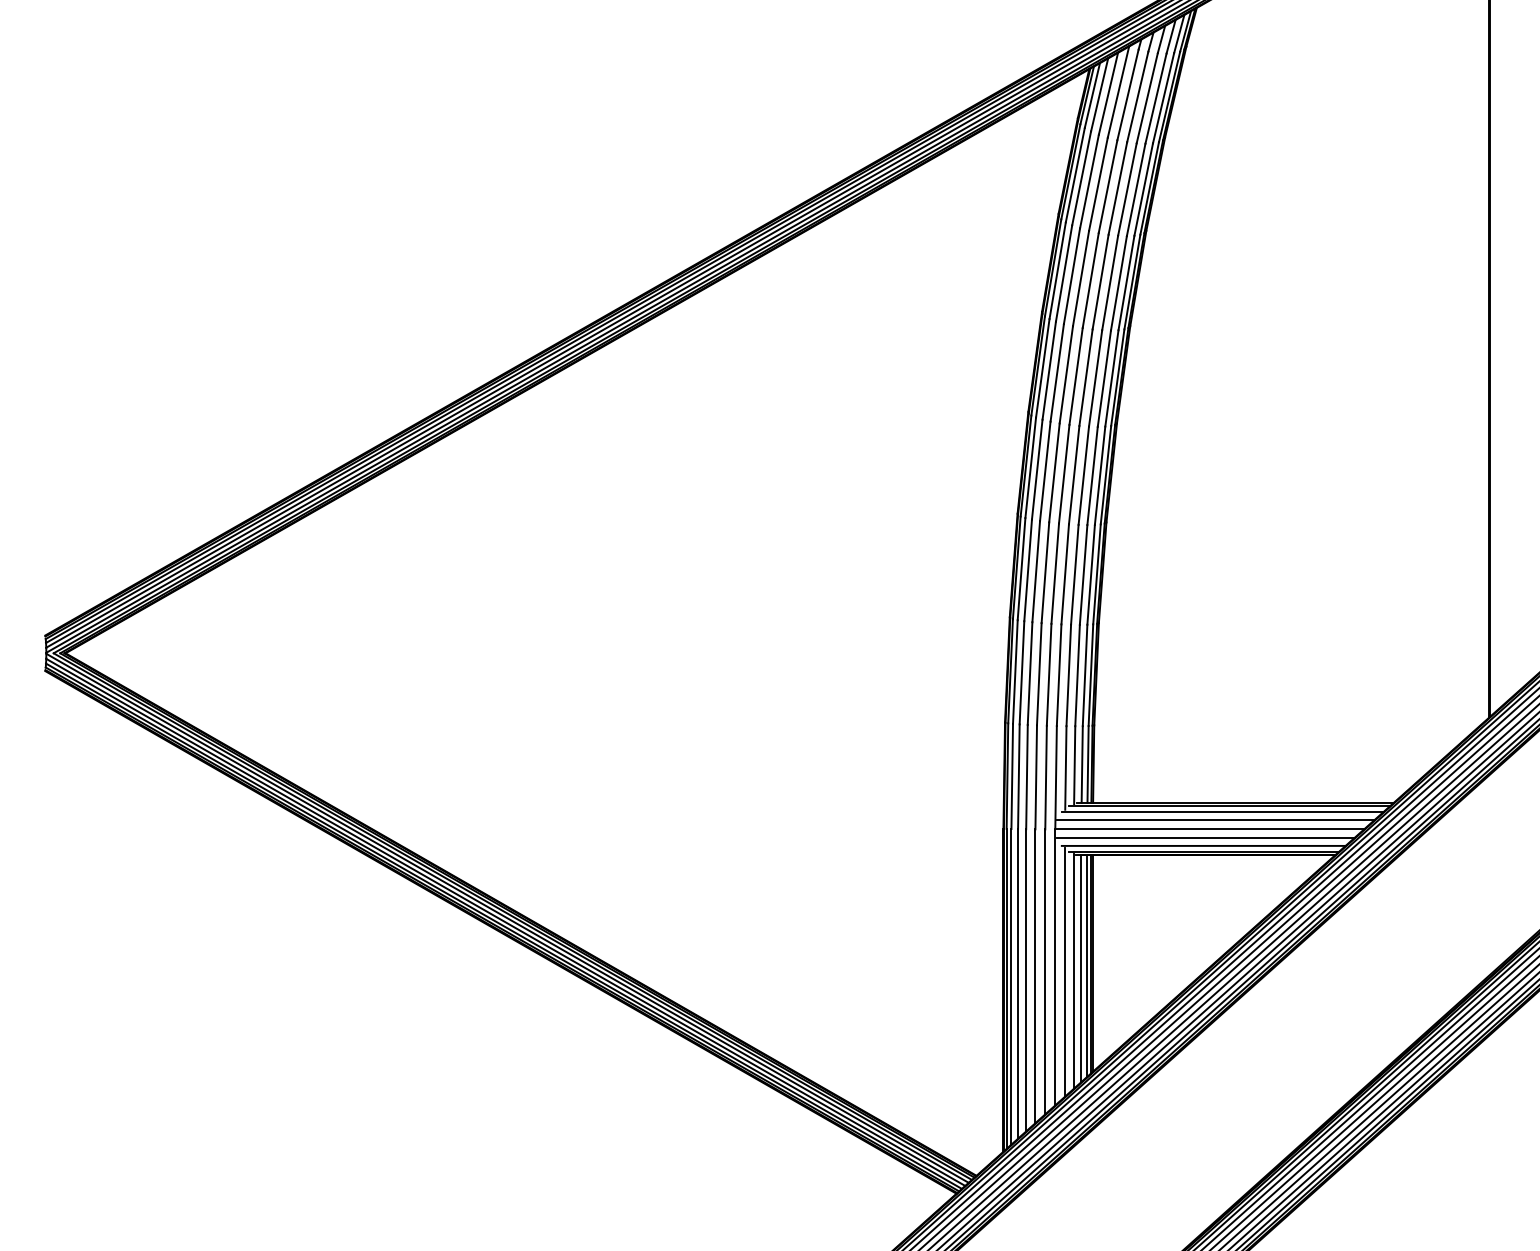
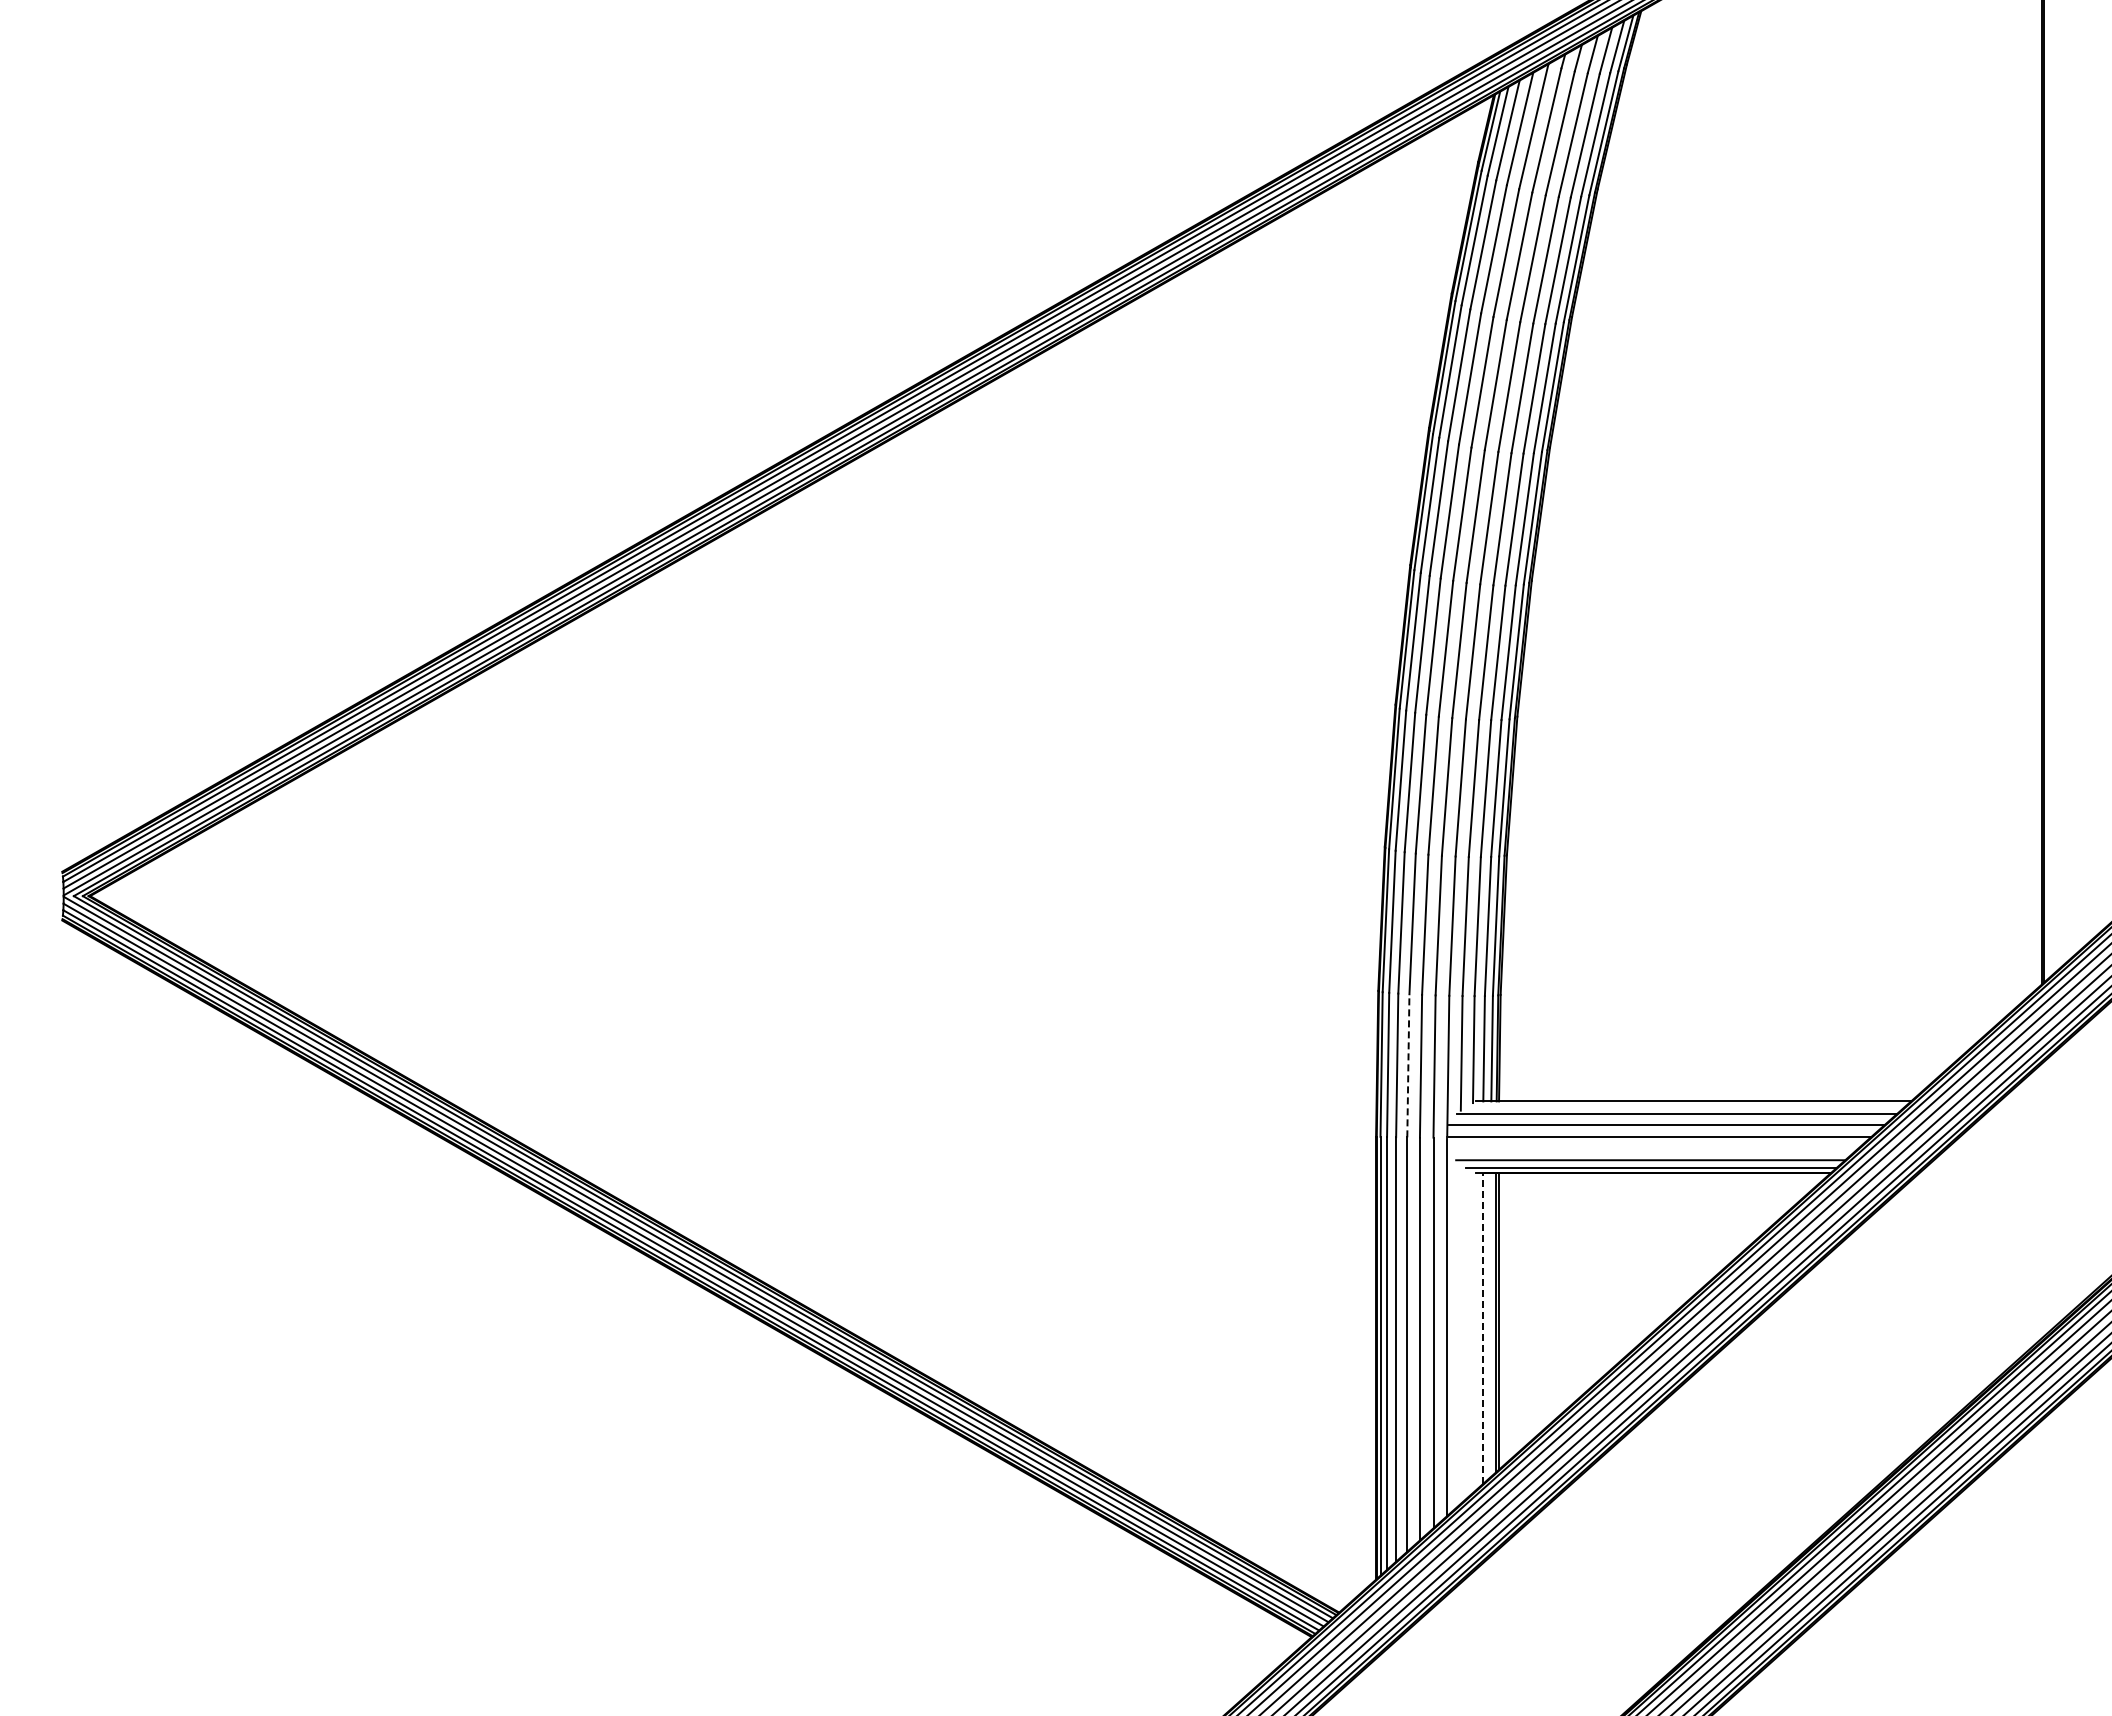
line: (1027, 776) -> (1408, 1065), solid -> dashed
line: (1229, 806) -> (1686, 1105), removed
line: (1205, 838) -> (1653, 1149), removed
line: (1086, 965) -> (1490, 1324), removed
line: (1081, 968) -> (1482, 1328), solid -> dashed
line: (1073, 971) -> (1472, 1332), removed
line: (1065, 972) -> (1460, 1333), removed

